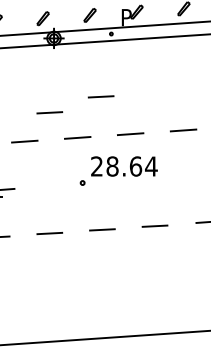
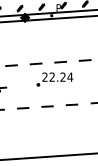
line: (100, 96) -> (46, 44), removed
line: (50, 113) -> (23, 52), removed
text: (123, 164) -> (57, 76), 28.64 -> 22.24

